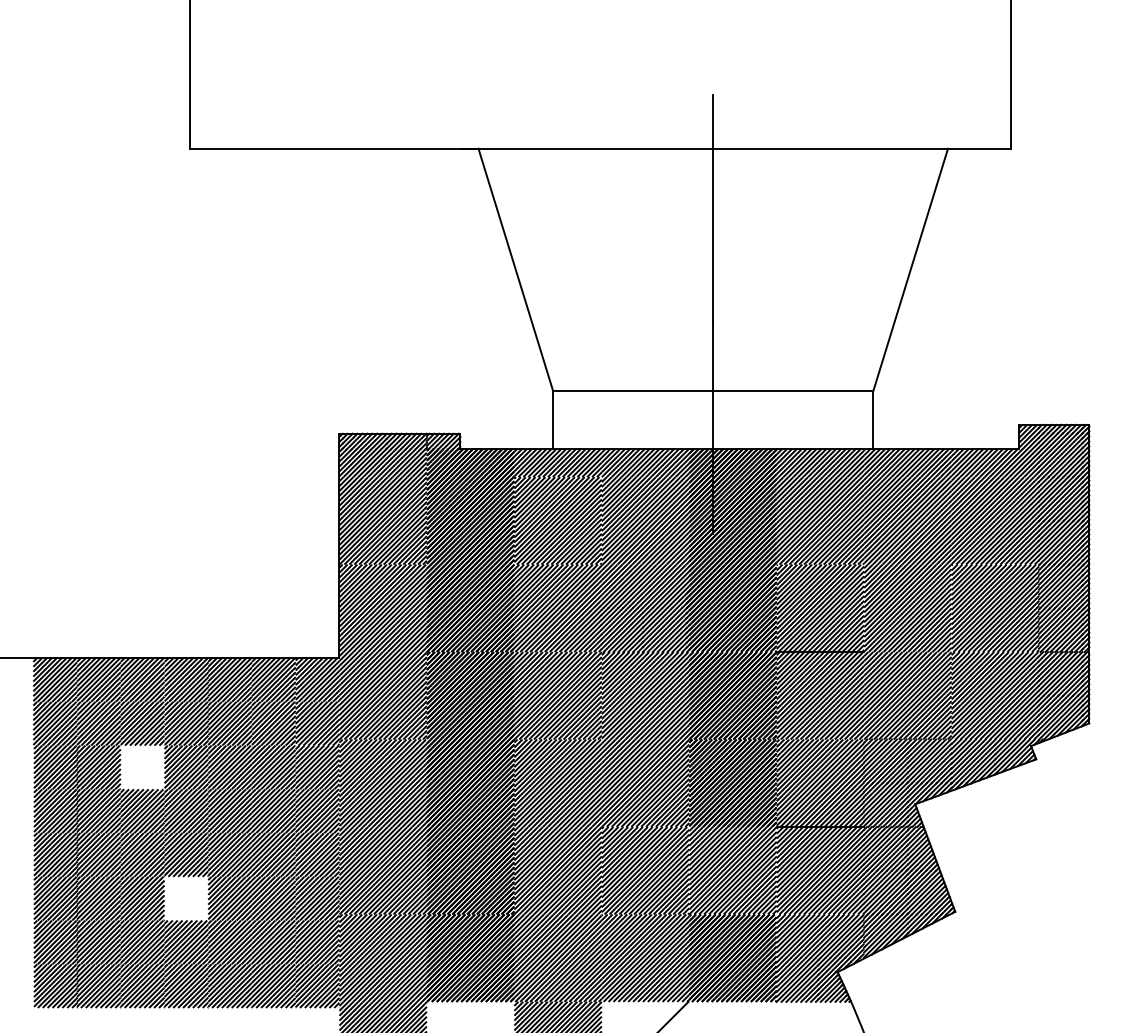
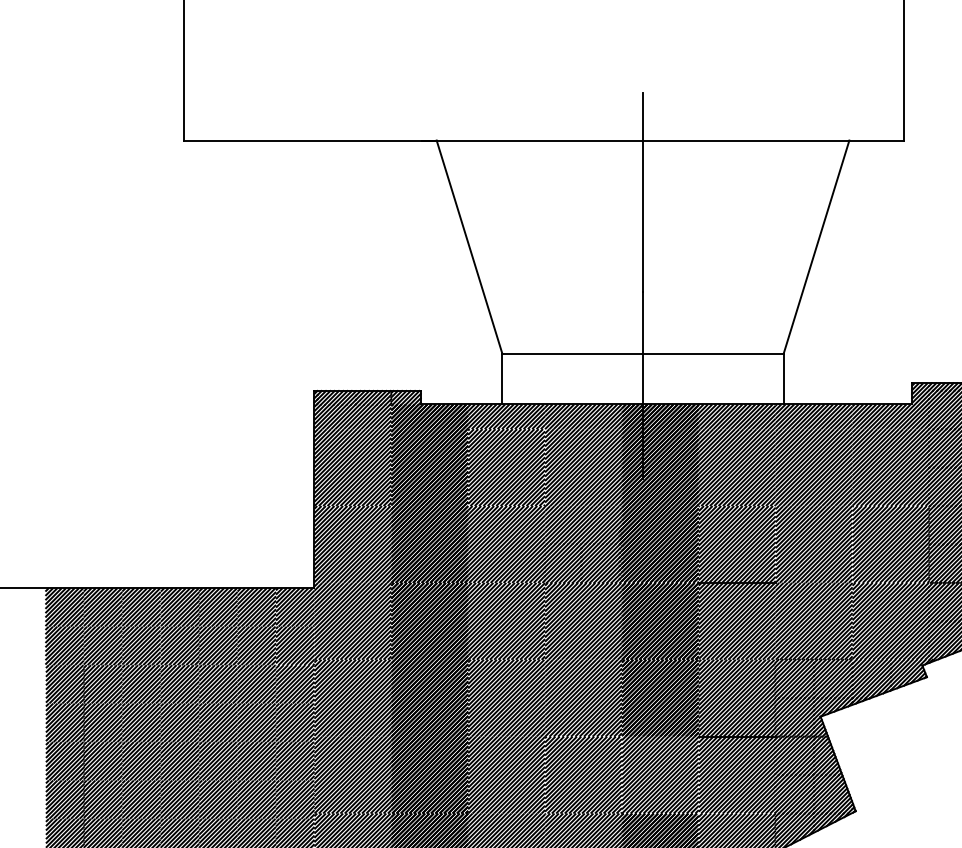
hatch: (142, 767) -> (141, 684), added
hatch: (186, 898) -> (180, 799), added

